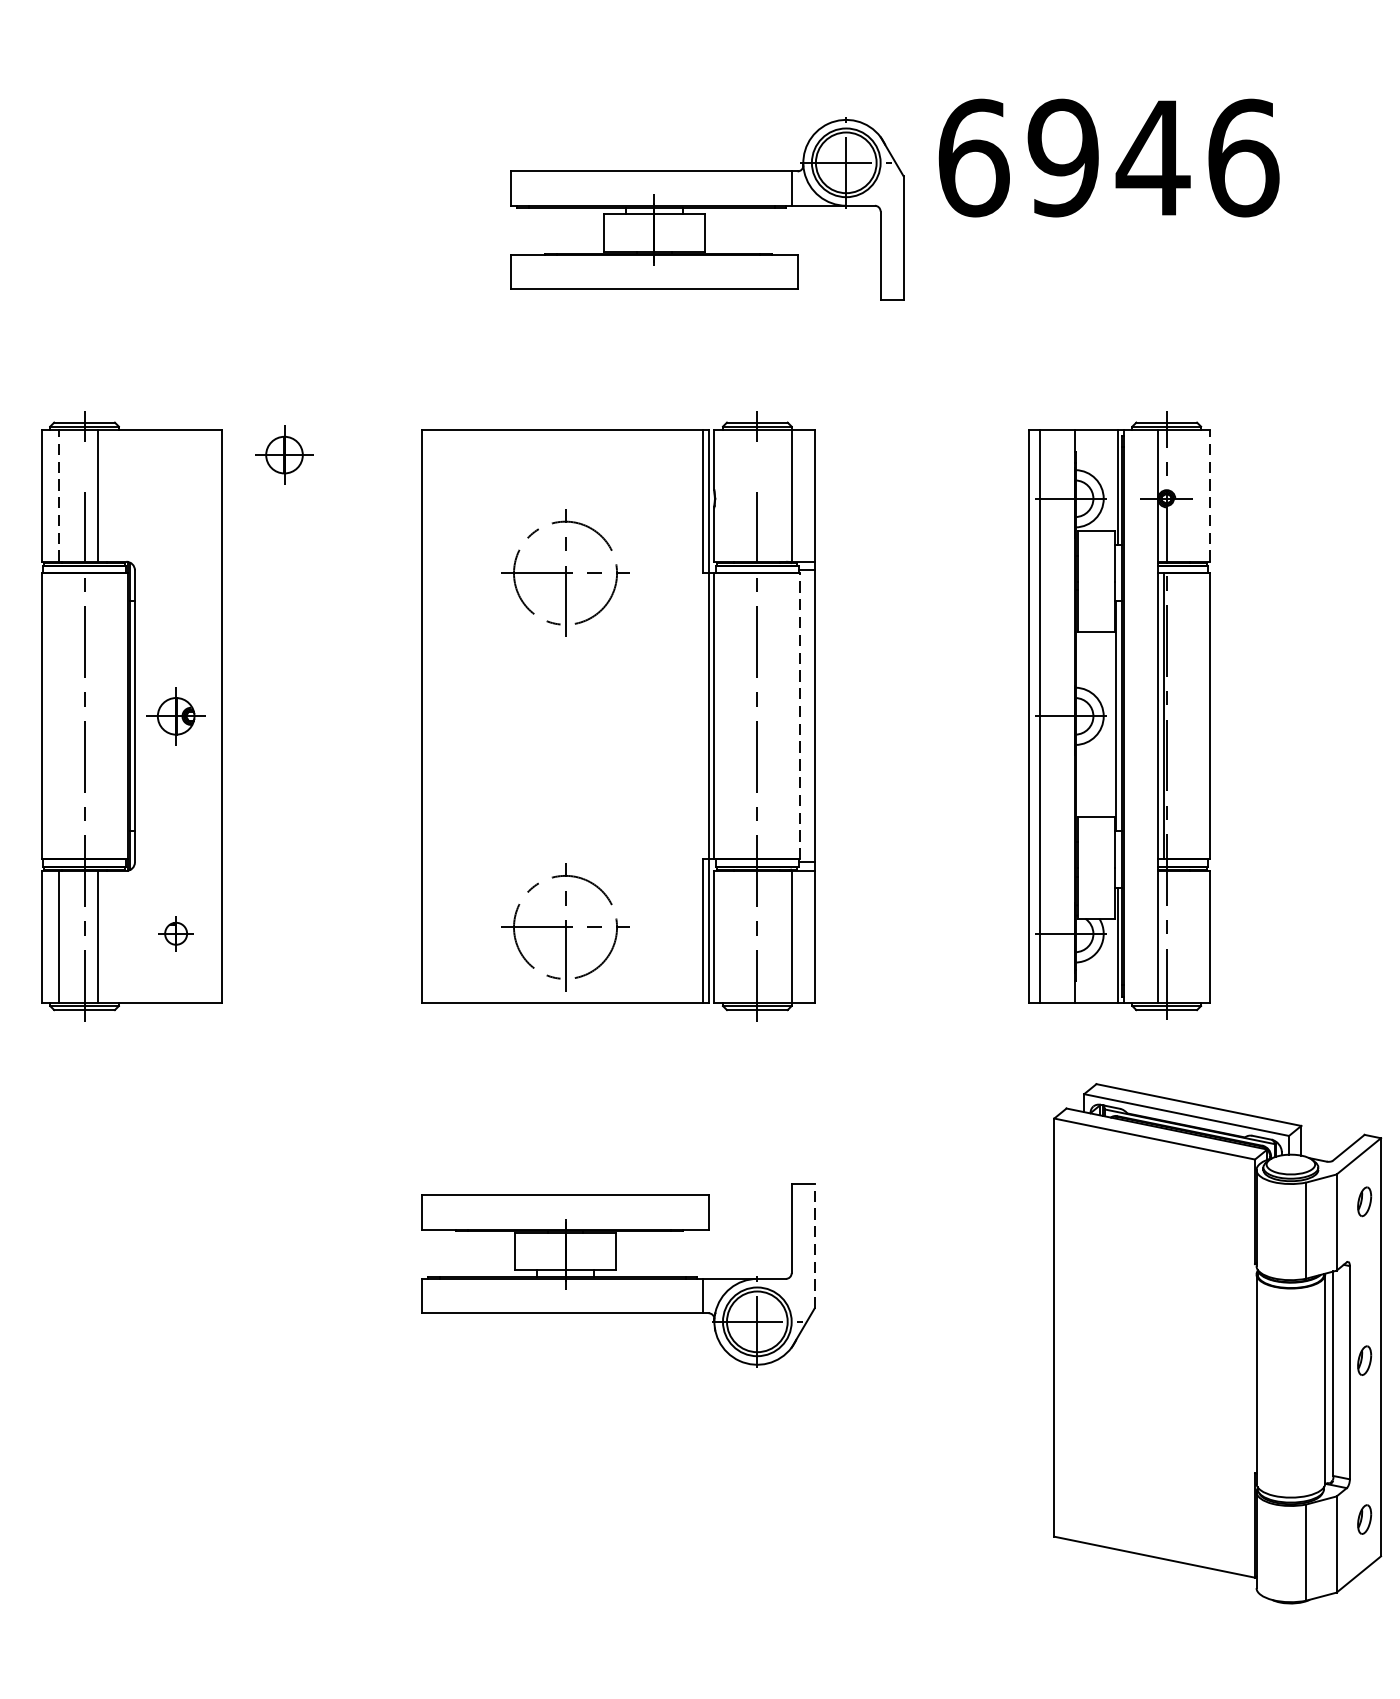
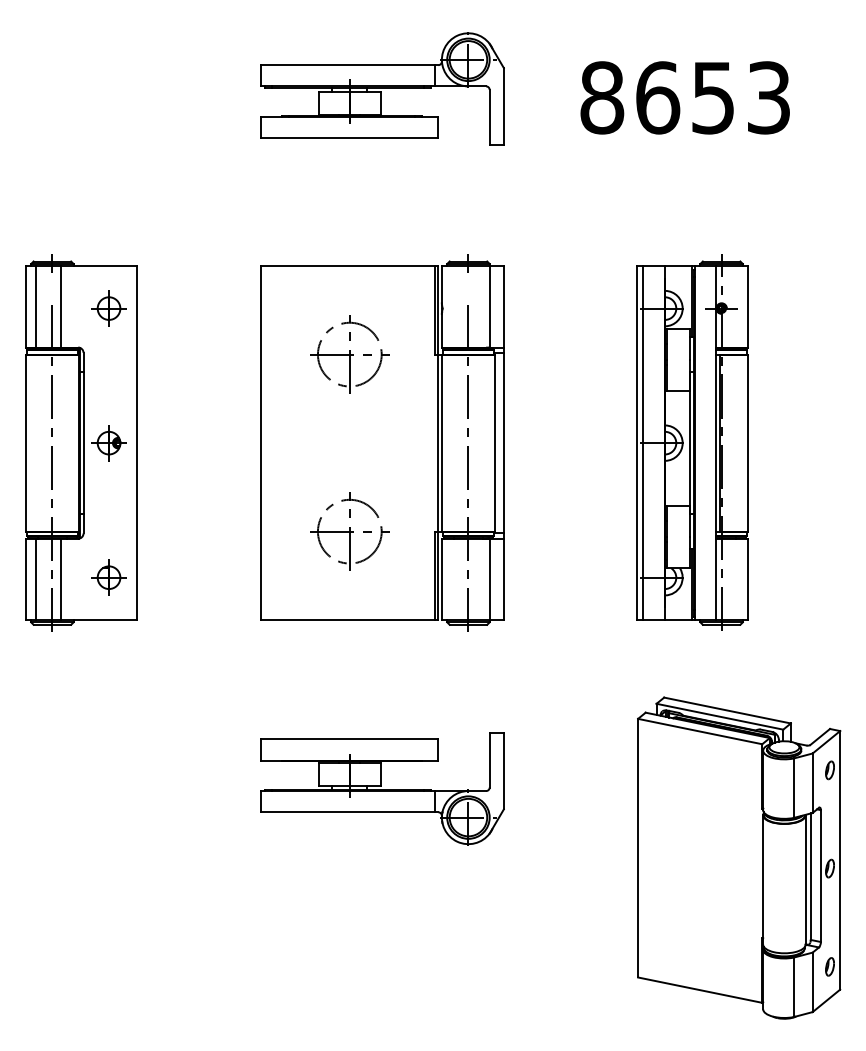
text: (1108, 157) -> (685, 97), 6946 -> 8653
part: (707, 209) -> (382, 88), moved
part: (283, 454) -> (108, 308), moved
line: (58, 495) -> (36, 306), dashed -> solid
line: (1210, 495) -> (748, 306), dashed -> solid
line: (801, 716) -> (495, 443), dashed -> solid
part: (564, 927) -> (349, 531), moved
part: (175, 933) -> (108, 577), size x1.67
line: (813, 1245) -> (503, 770), dashed -> solid
part: (1218, 1342) -> (739, 857), moved

